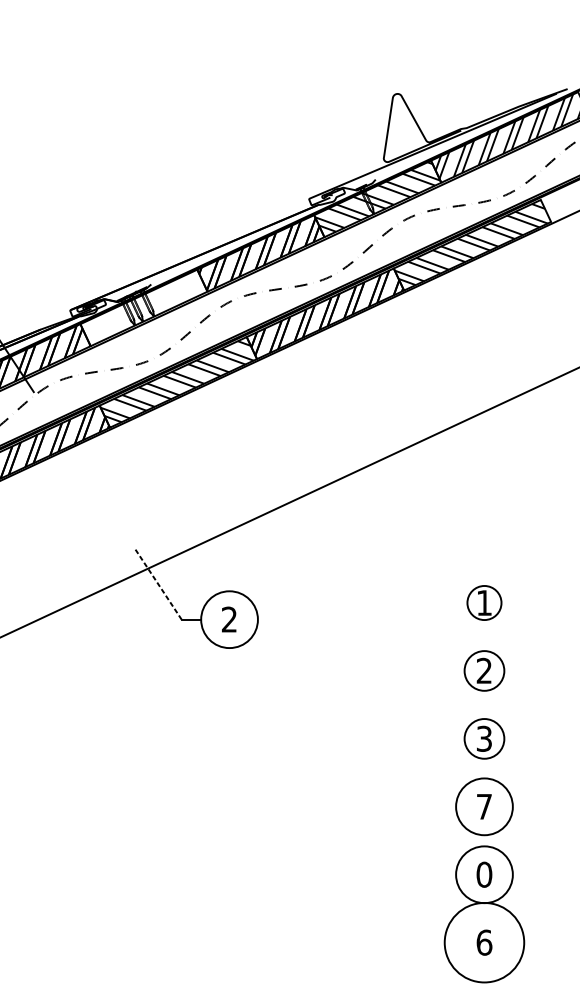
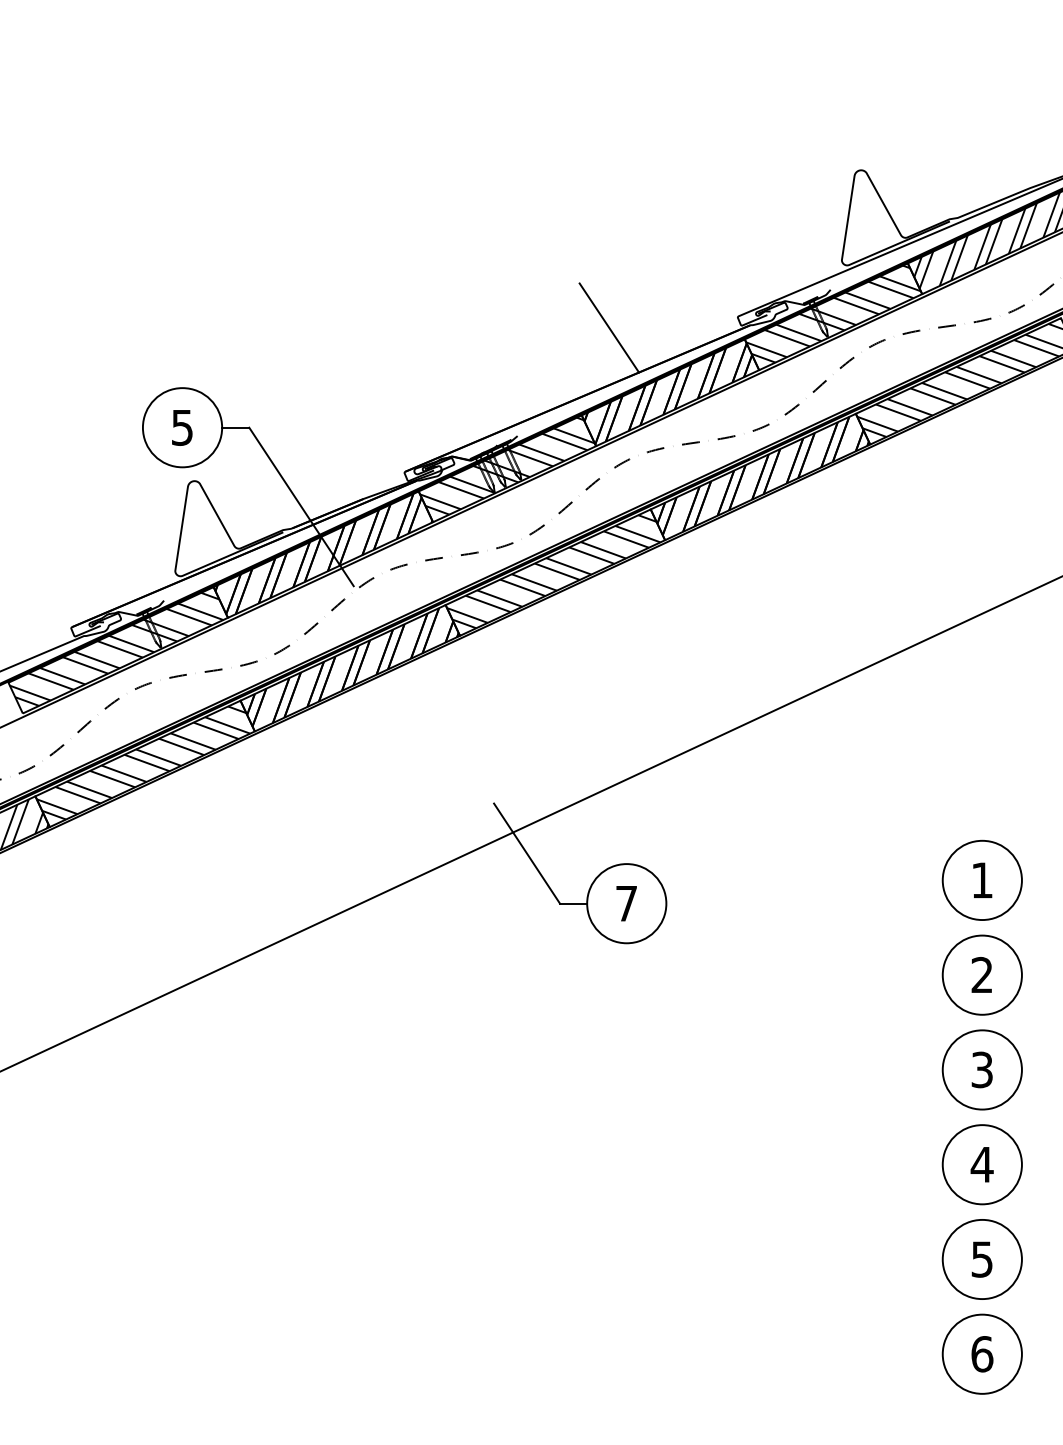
line: (217, 206) -> (609, 327), added
hatch: (144, 305) -> (507, 465), added
line: (158, 583) -> (527, 853), dashed -> solid
circle: (483, 603) -> (981, 880), size x1.67
text: (229, 619) -> (626, 903), 2 -> 7
circle: (483, 670) -> (981, 974), size x1.43
circle: (483, 738) -> (981, 1069), size x1.43
text: (483, 806) -> (981, 1164), 7 -> 4
text: (484, 874) -> (982, 1259), 0 -> 5
circle: (483, 942) -> (981, 1353), size x0.71

